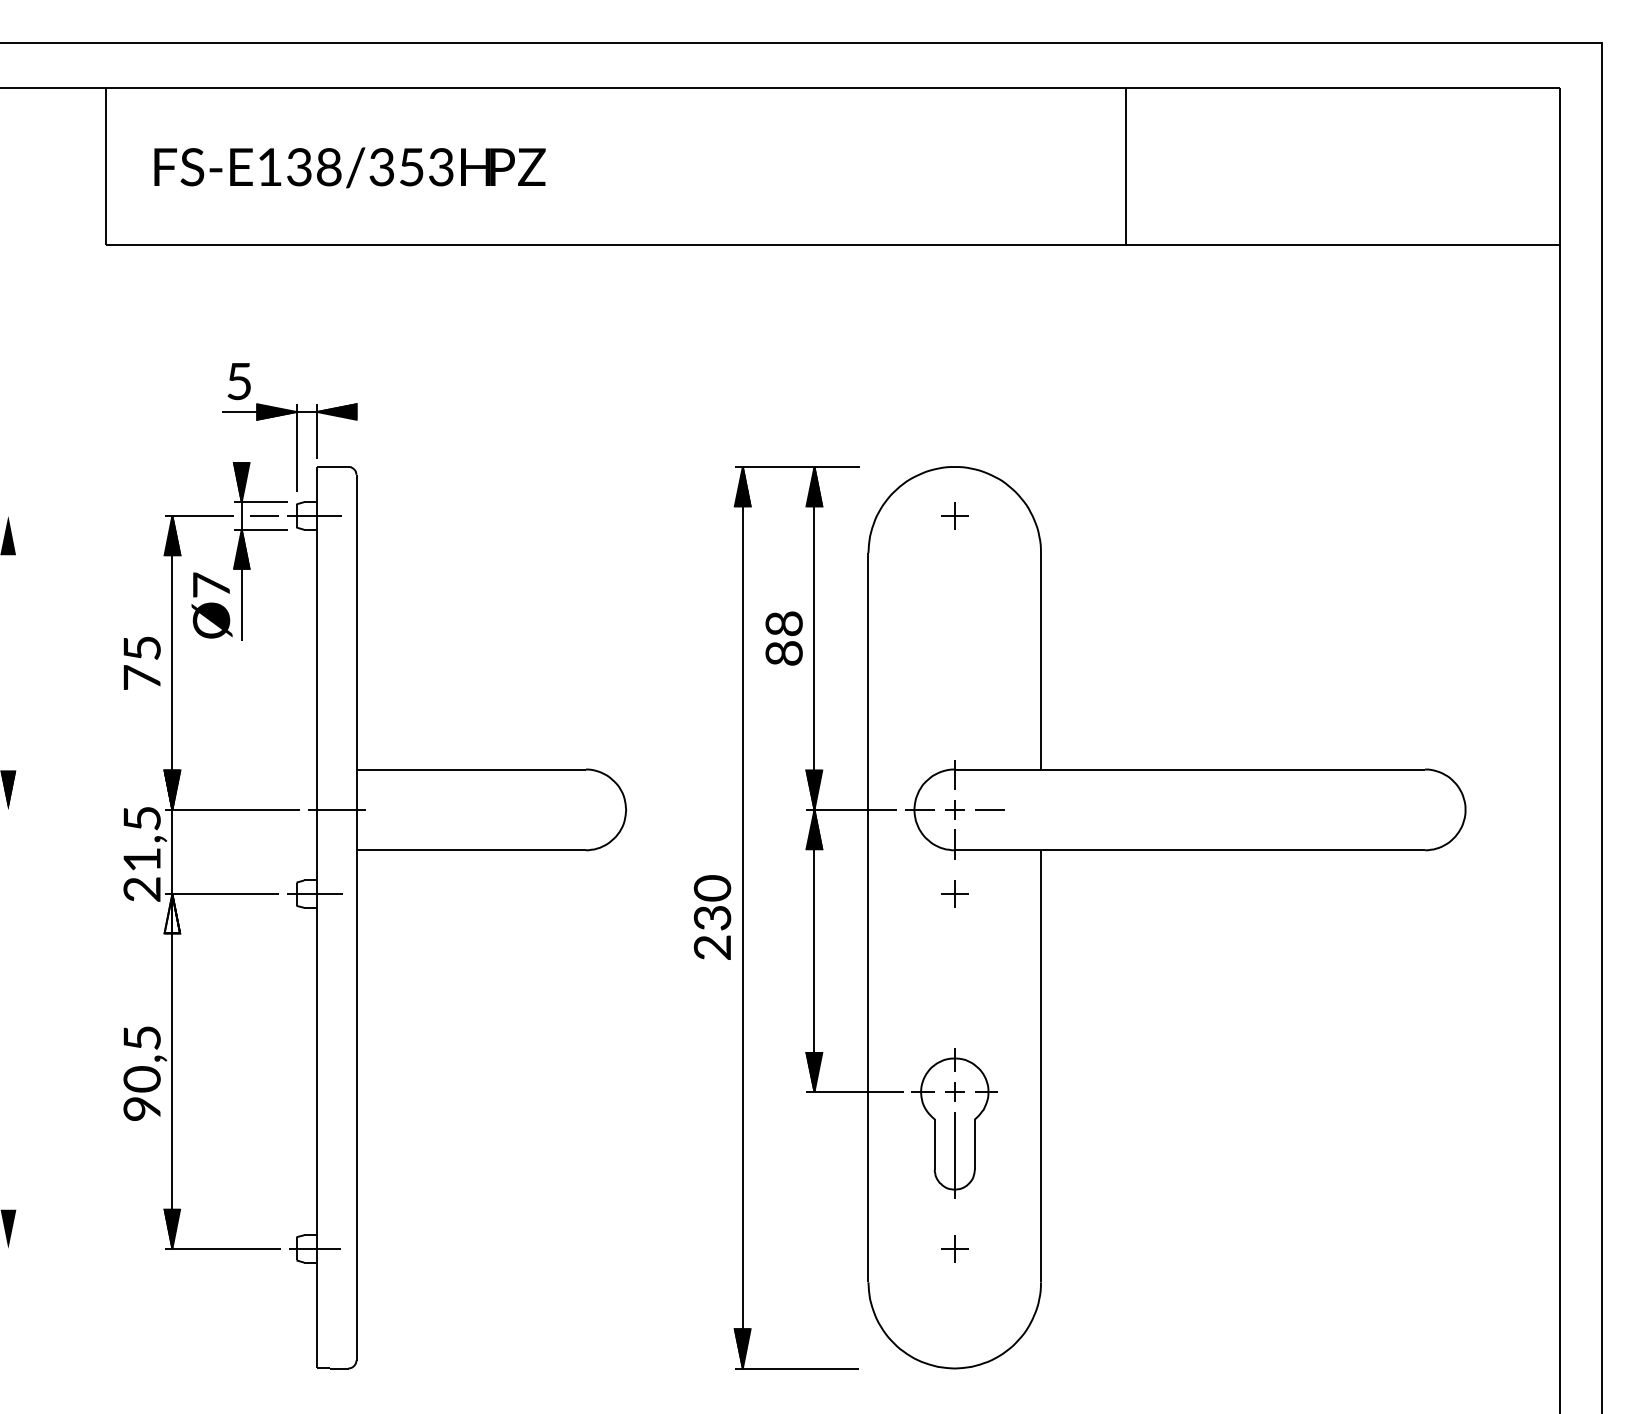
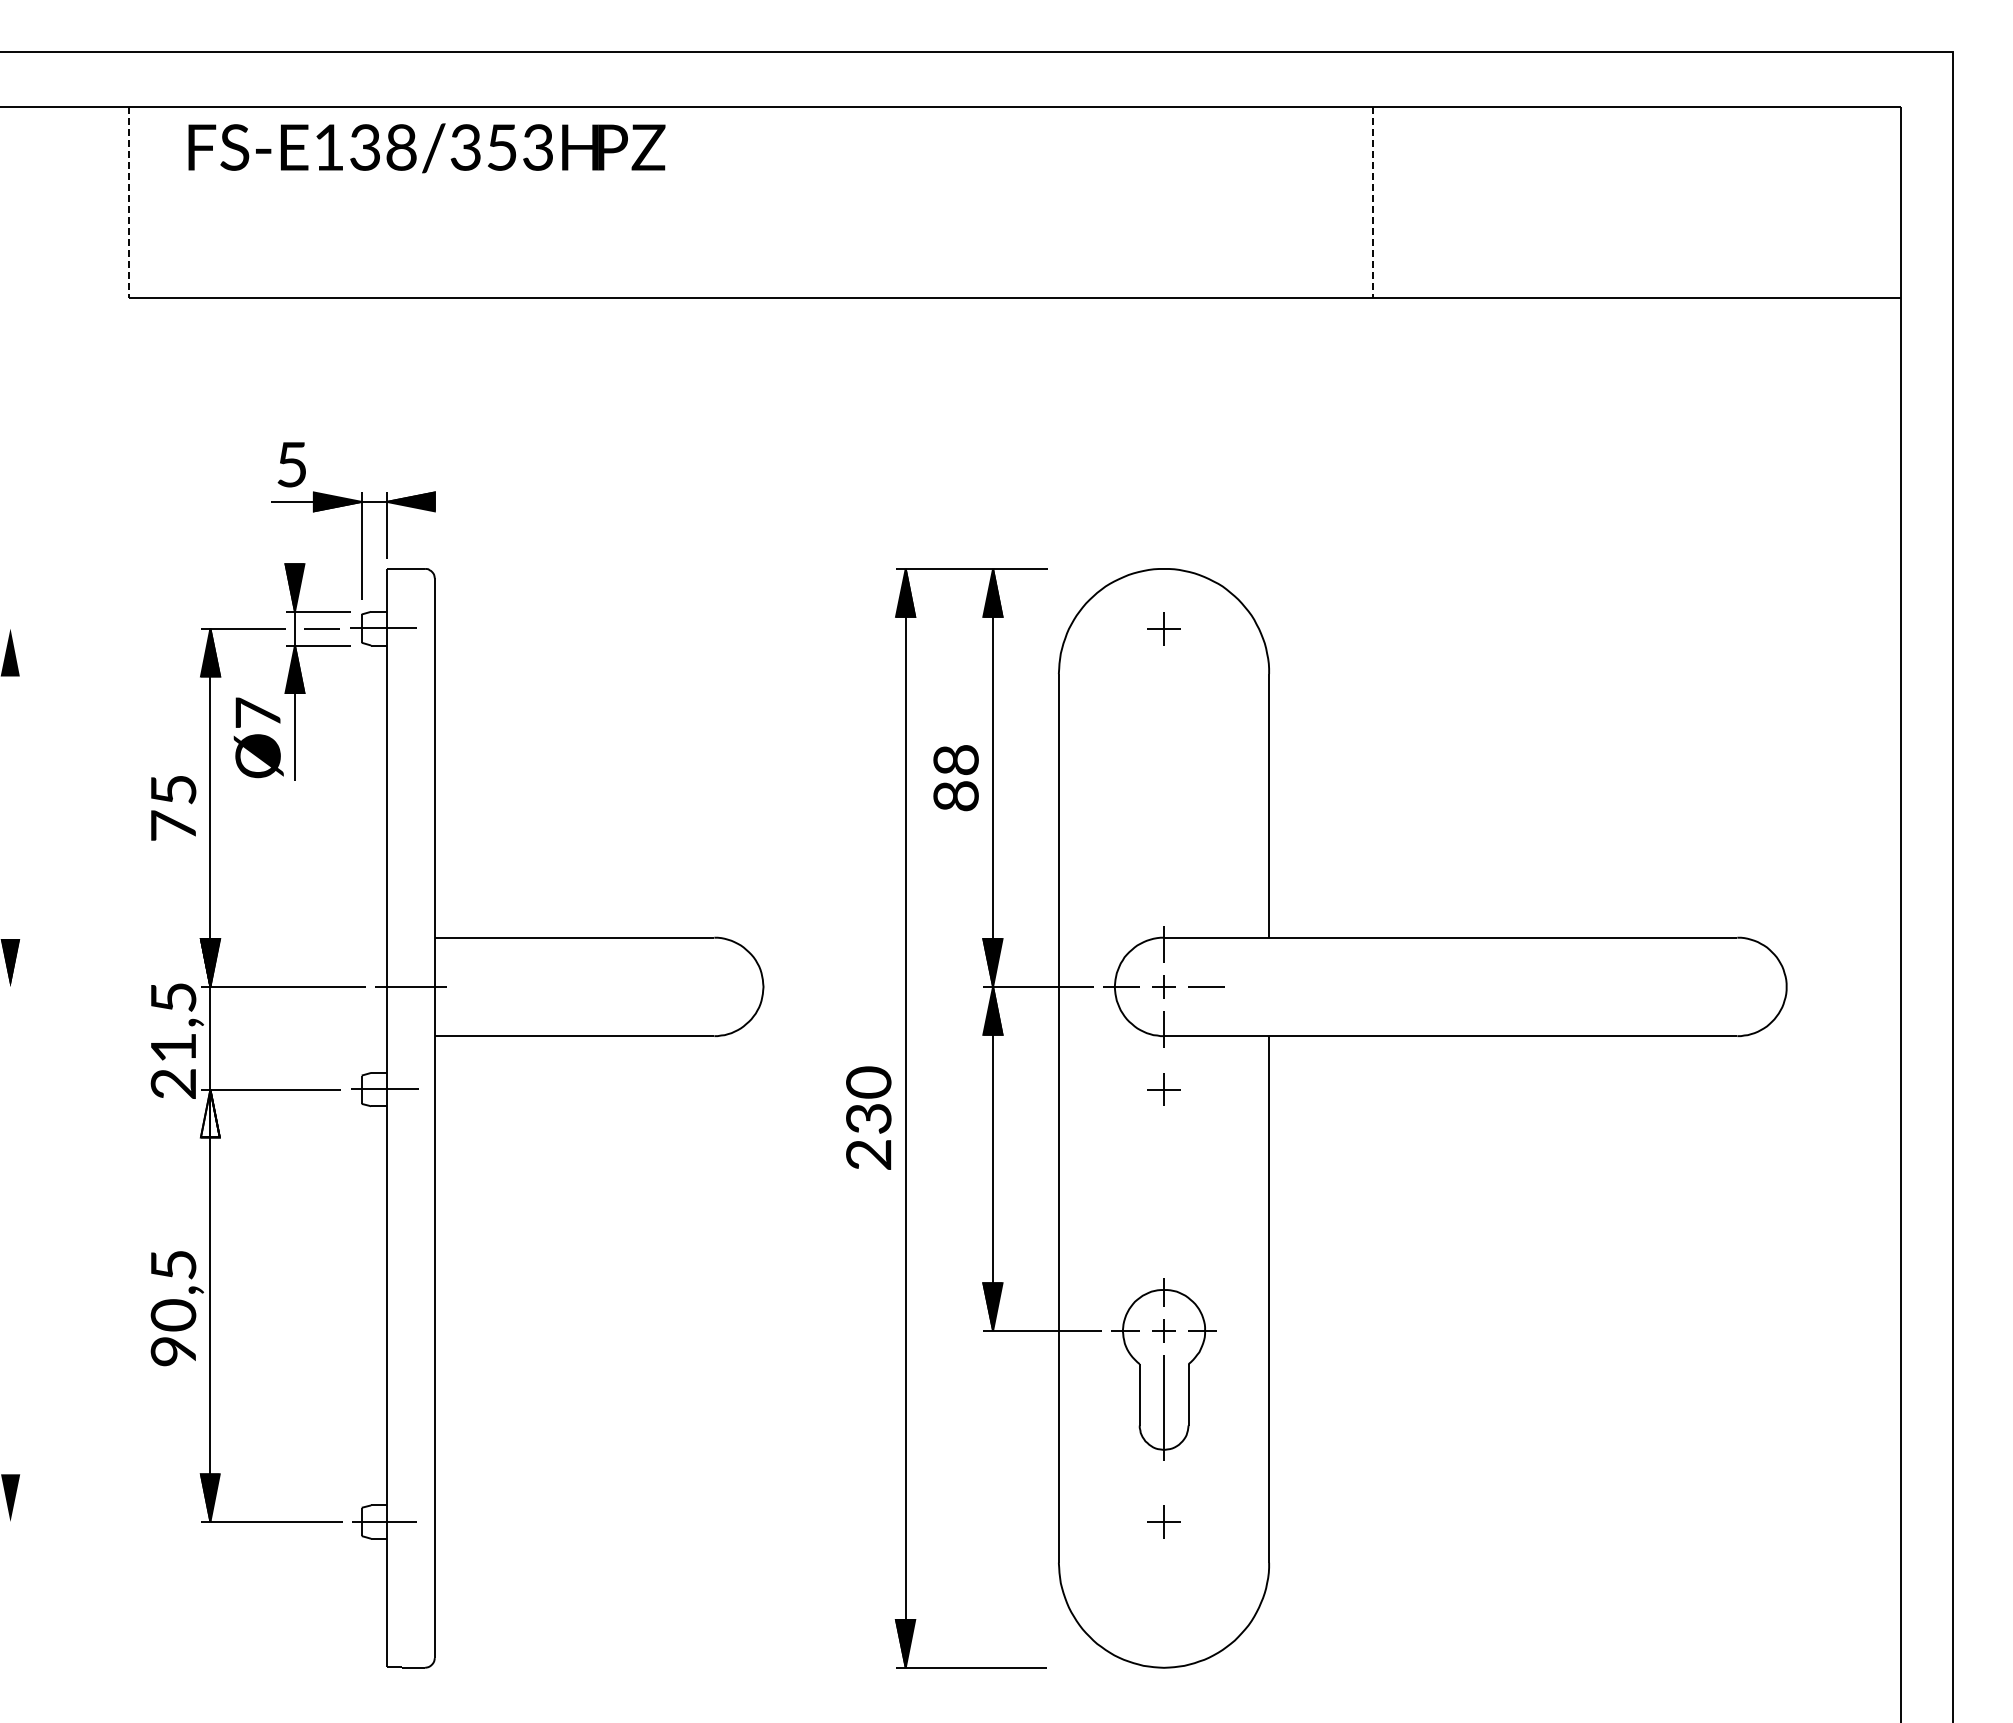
line: (106, 166) -> (129, 202), solid -> dashed
line: (1125, 166) -> (1372, 202), solid -> dashed
text: (349, 167) -> (426, 148), moved

